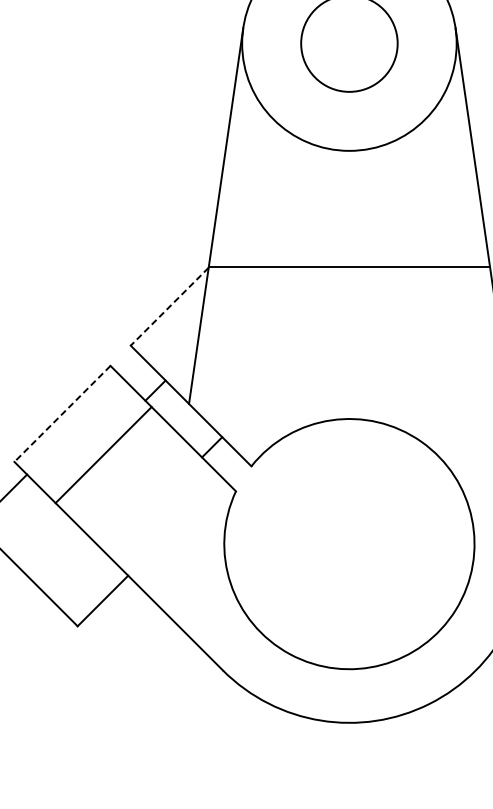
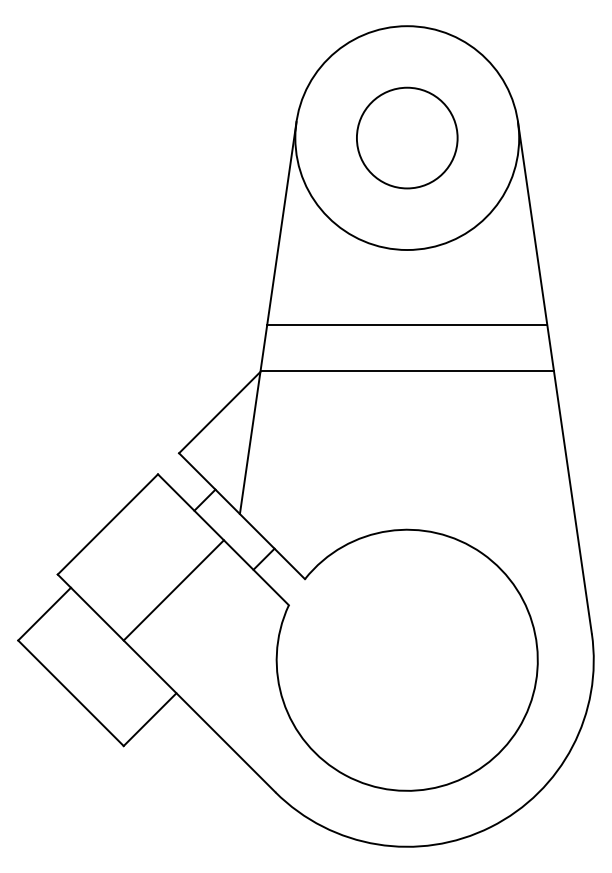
line: (349, 222) -> (407, 324), added
line: (169, 306) -> (219, 412), dashed -> solid
line: (62, 413) -> (107, 524), dashed -> solid
line: (103, 455) -> (173, 590), moved

